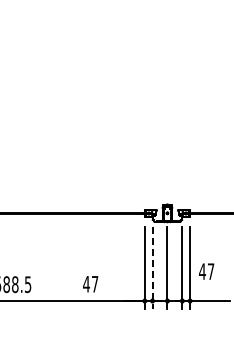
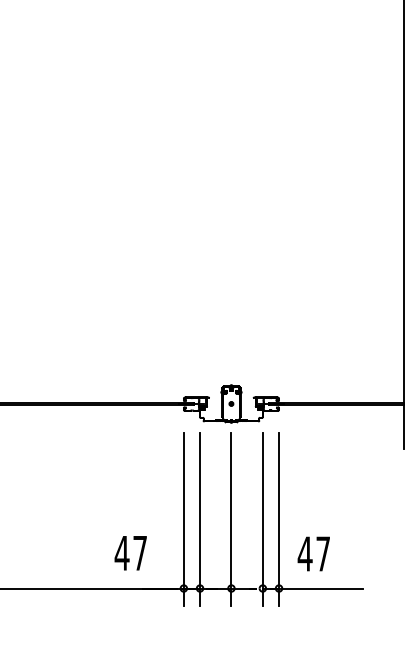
line: (152, 268) -> (199, 520), dashed -> solid
text: (206, 271) -> (313, 553), moved
text: (90, 284) -> (130, 553), moved

